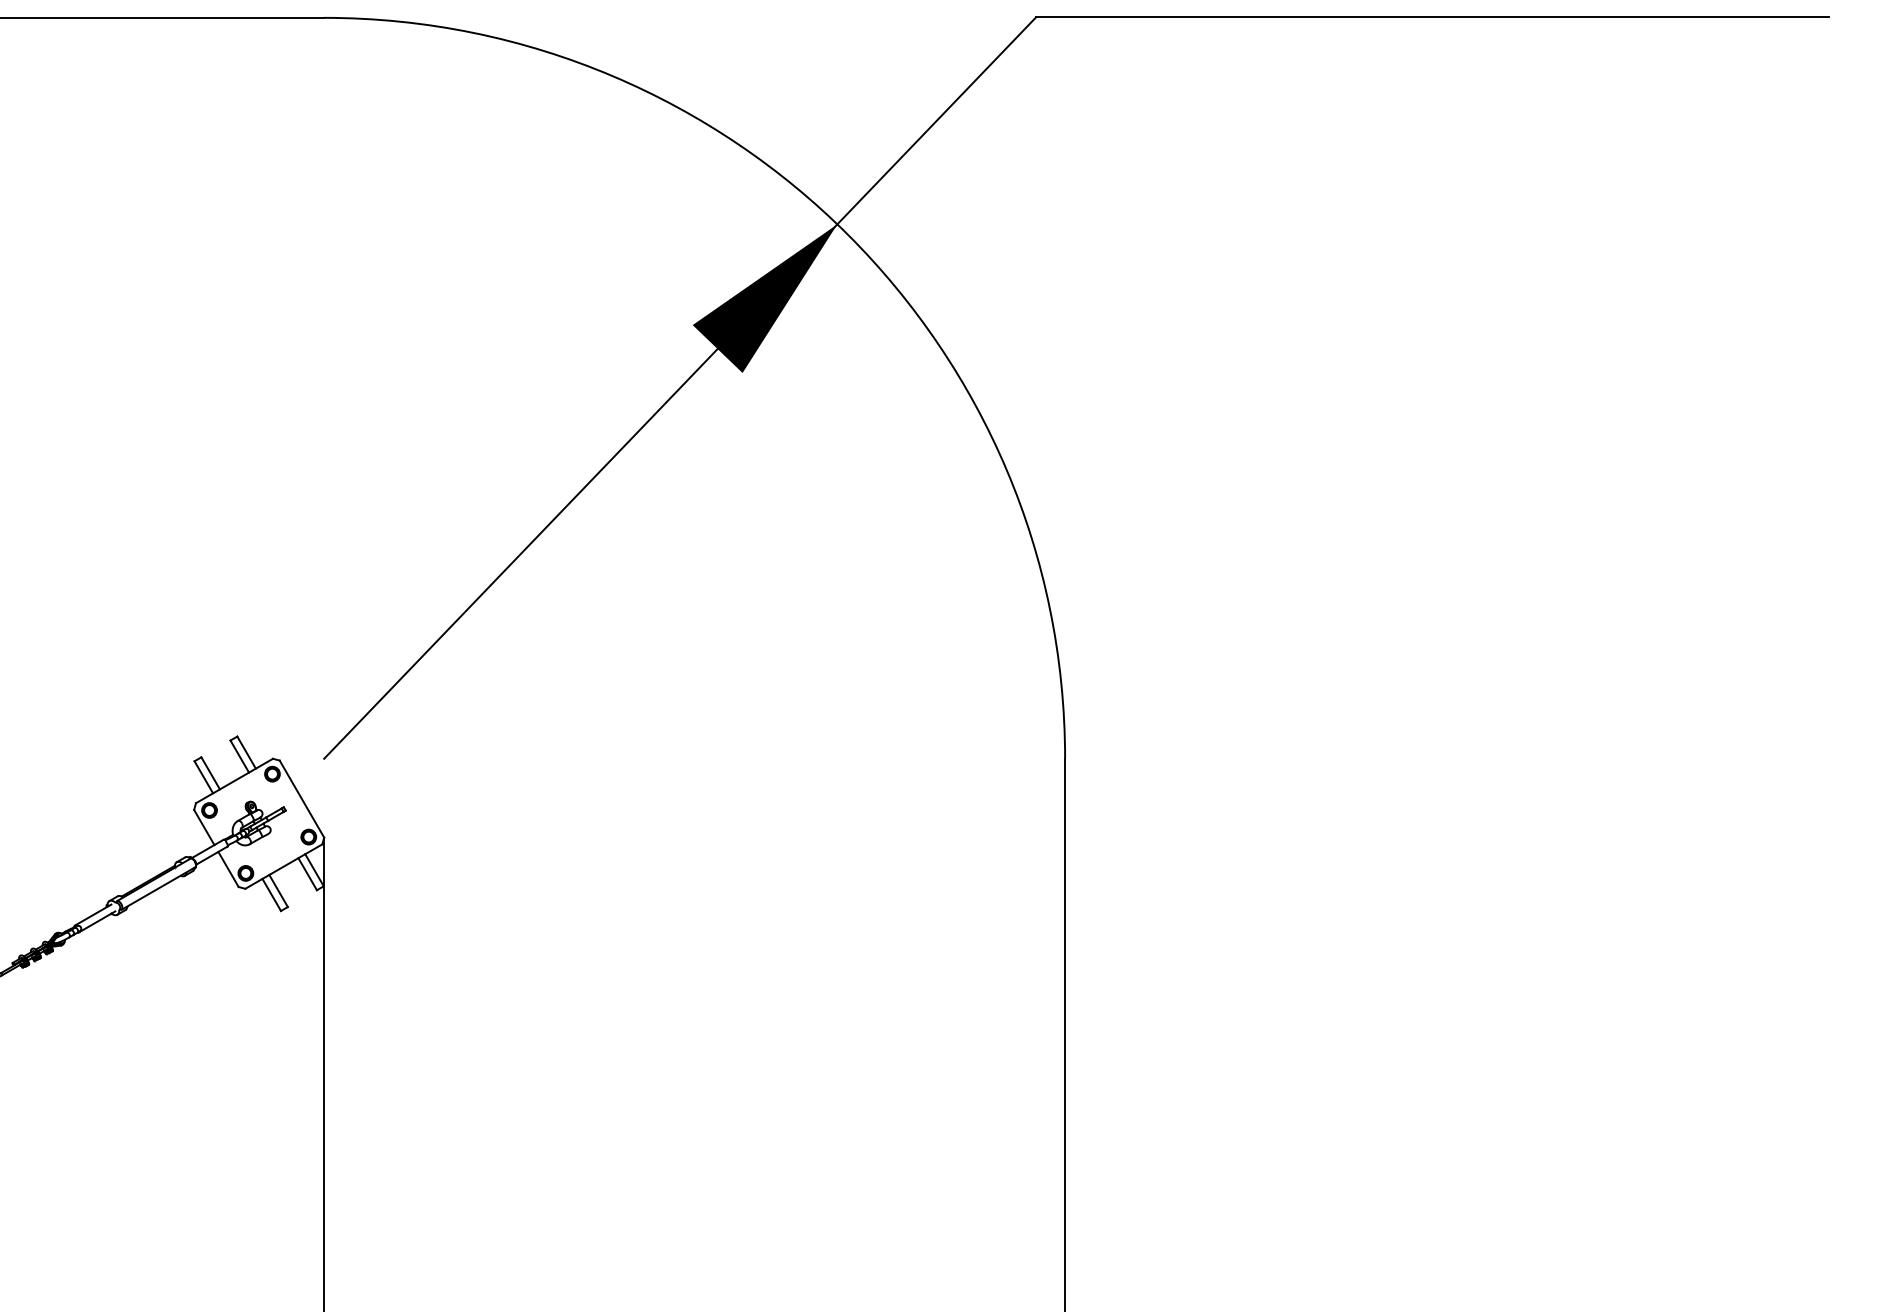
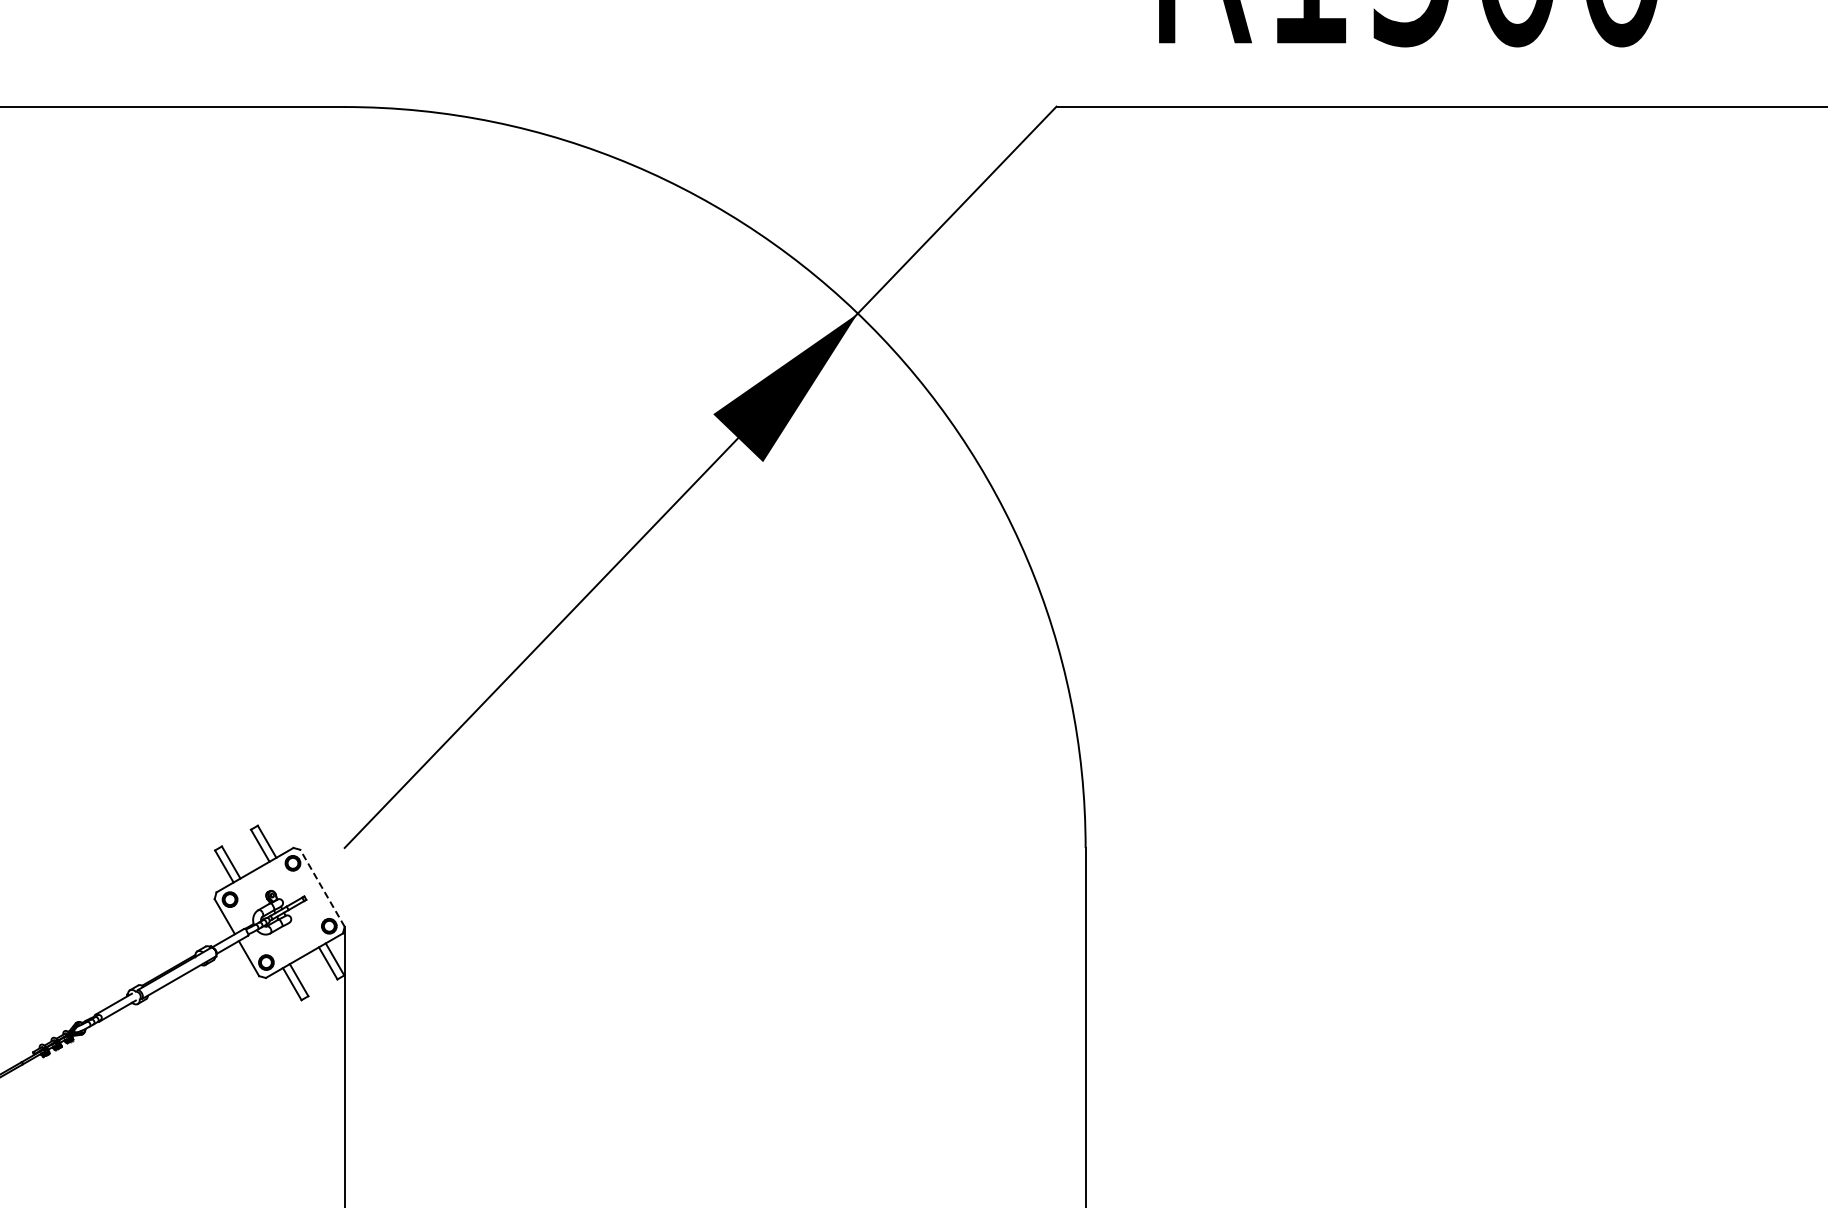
line: (301, 798) -> (322, 887), solid -> dashed

